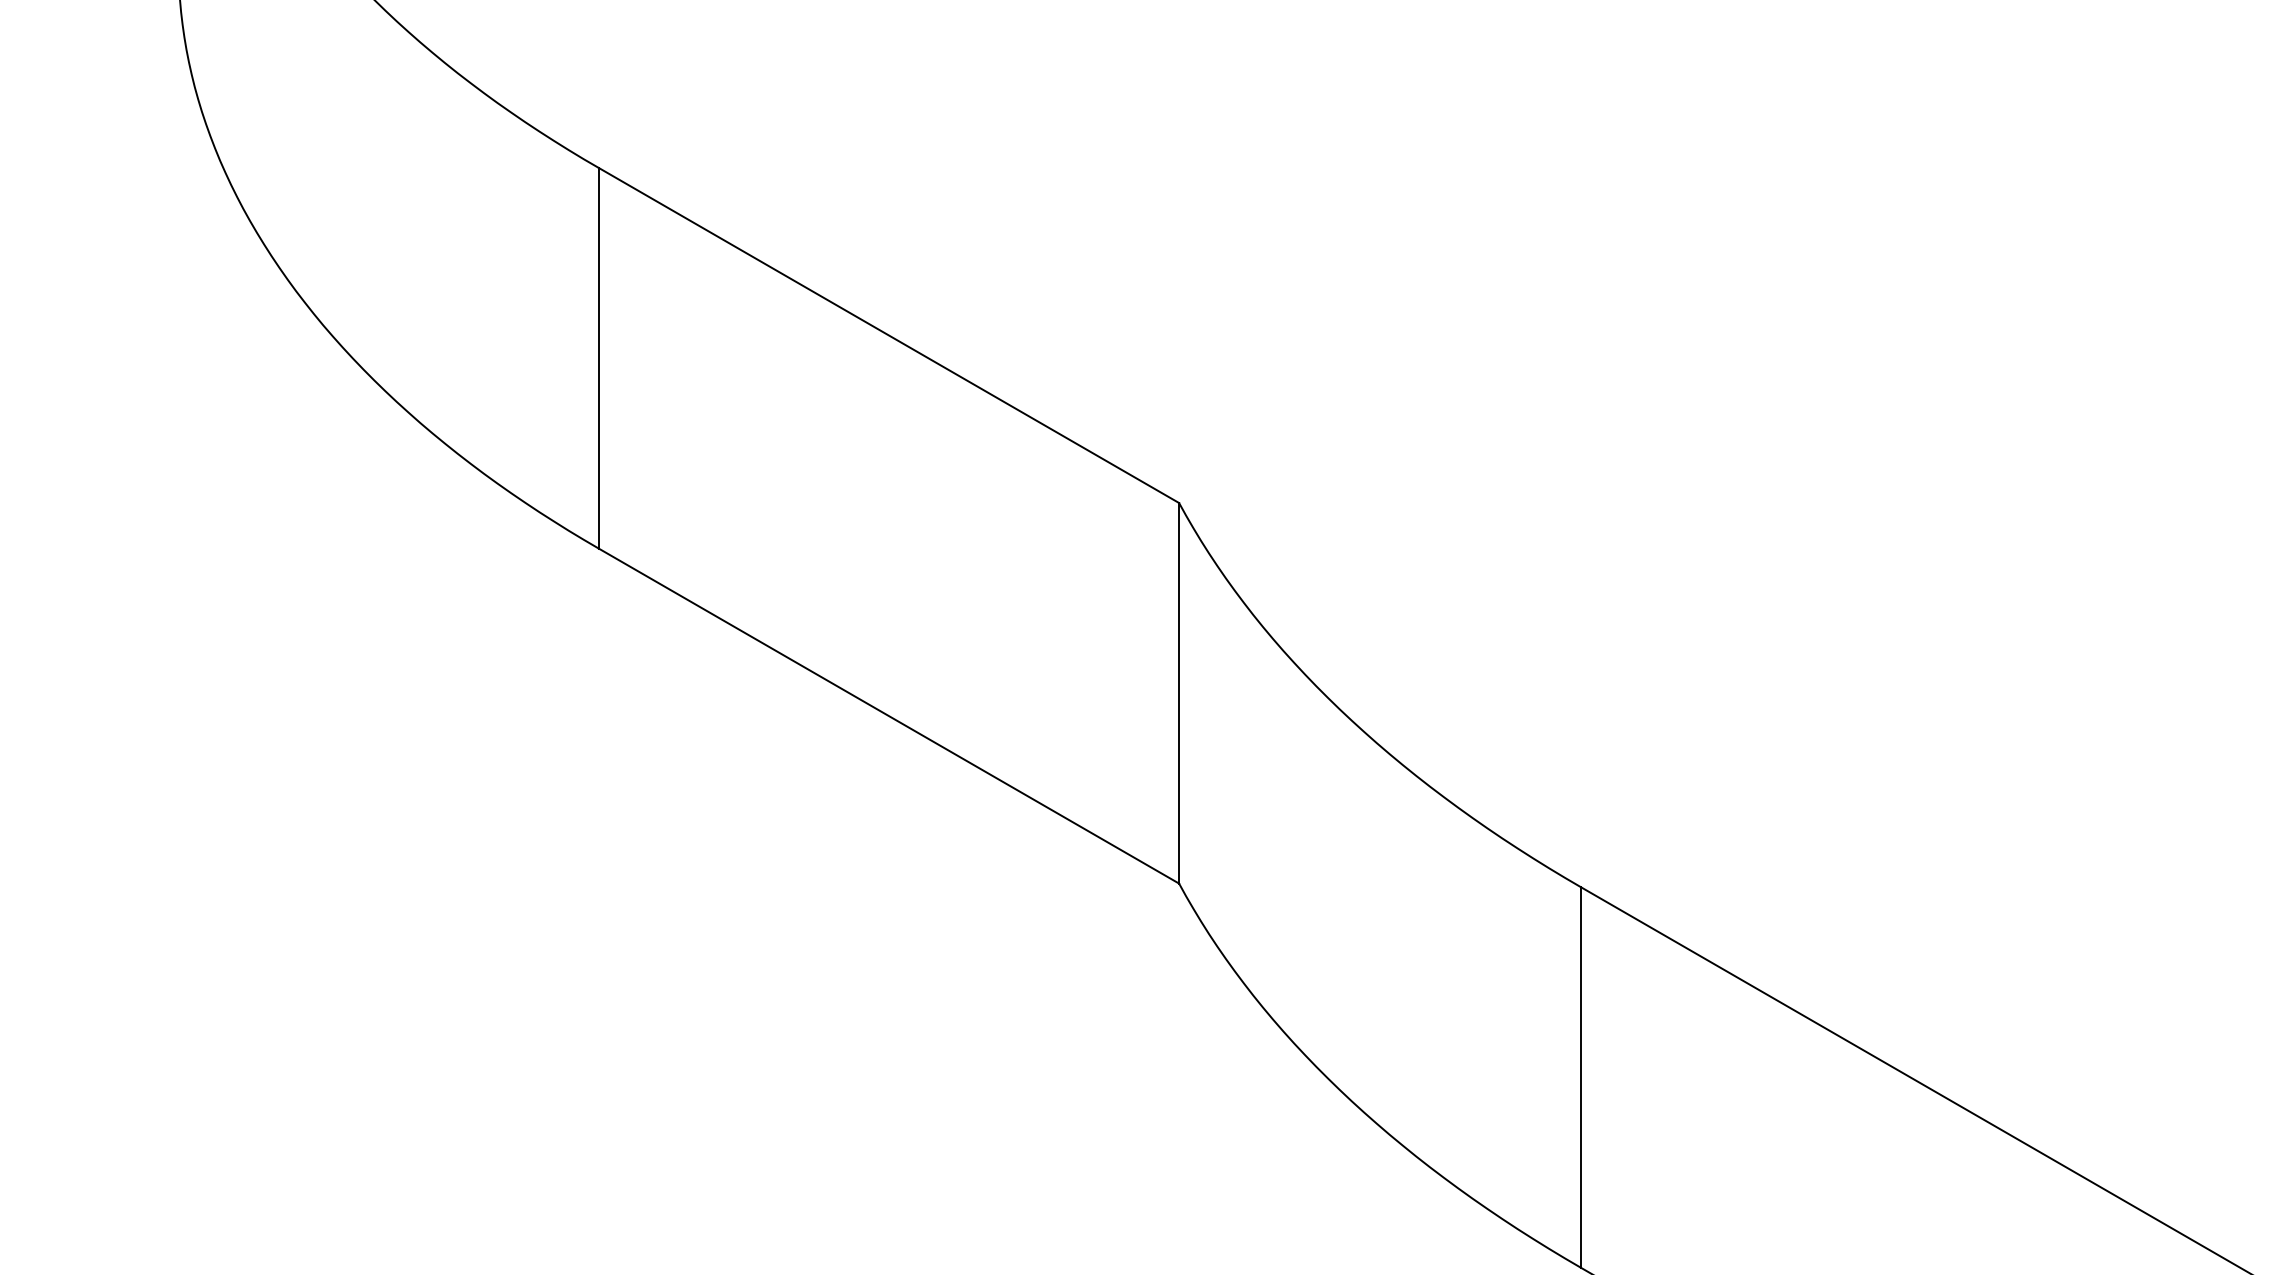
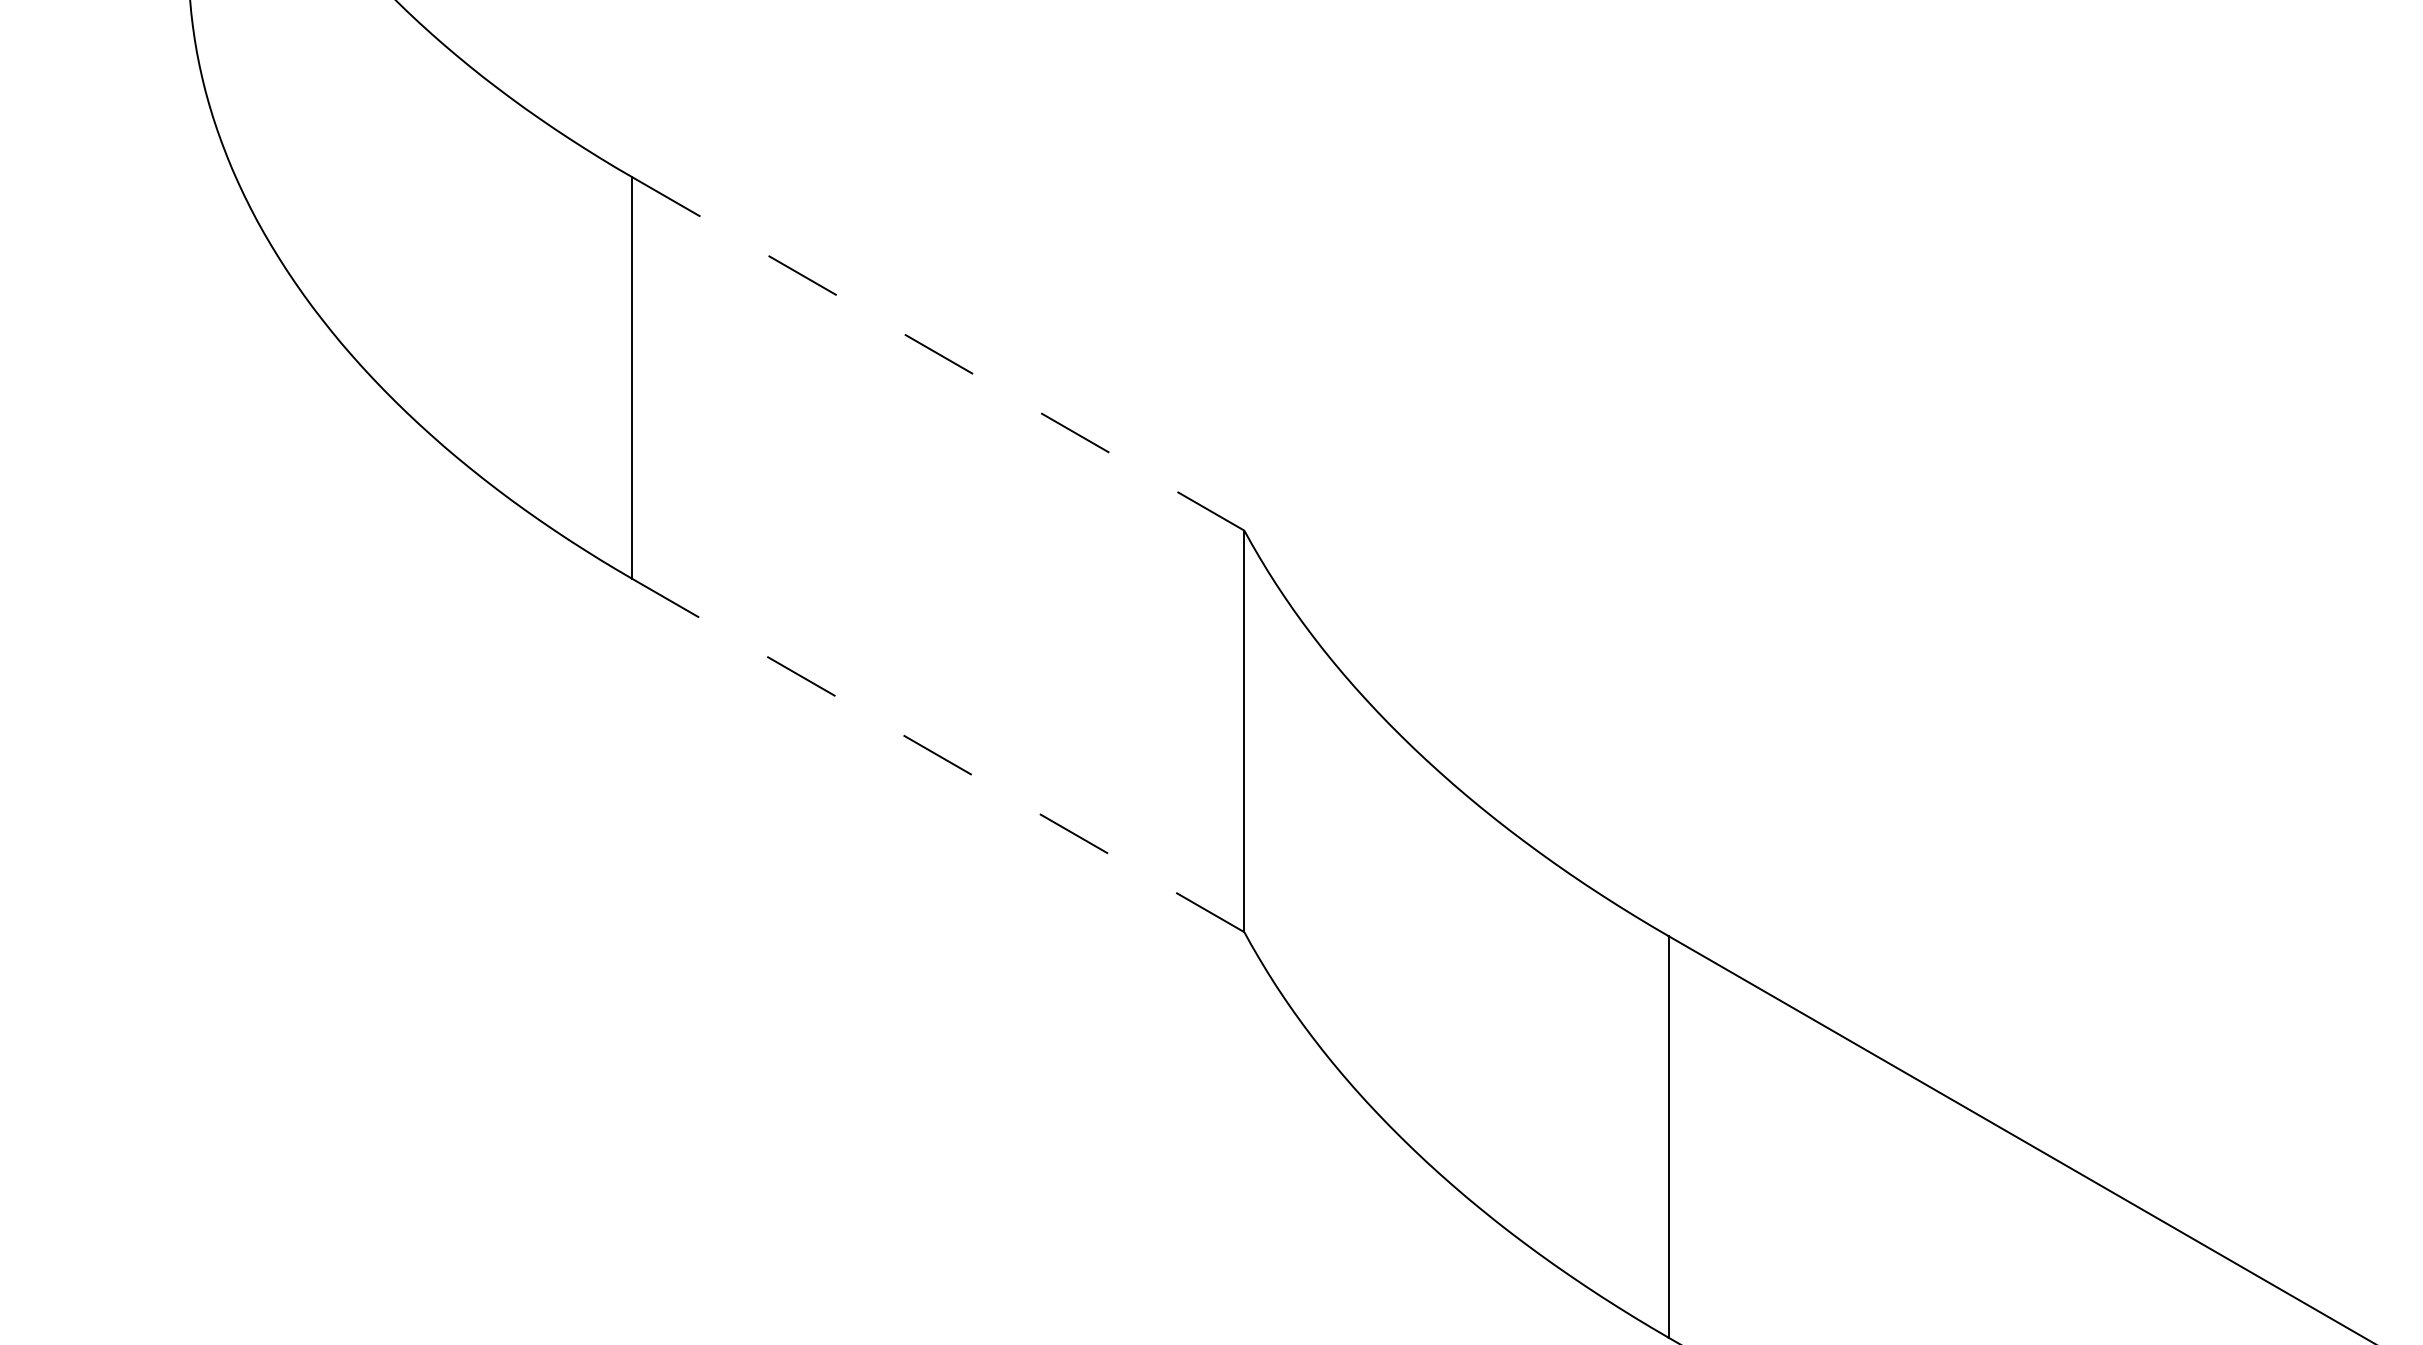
line: (889, 336) -> (938, 354), solid -> dashed
line: (888, 716) -> (937, 755), solid -> dashed

